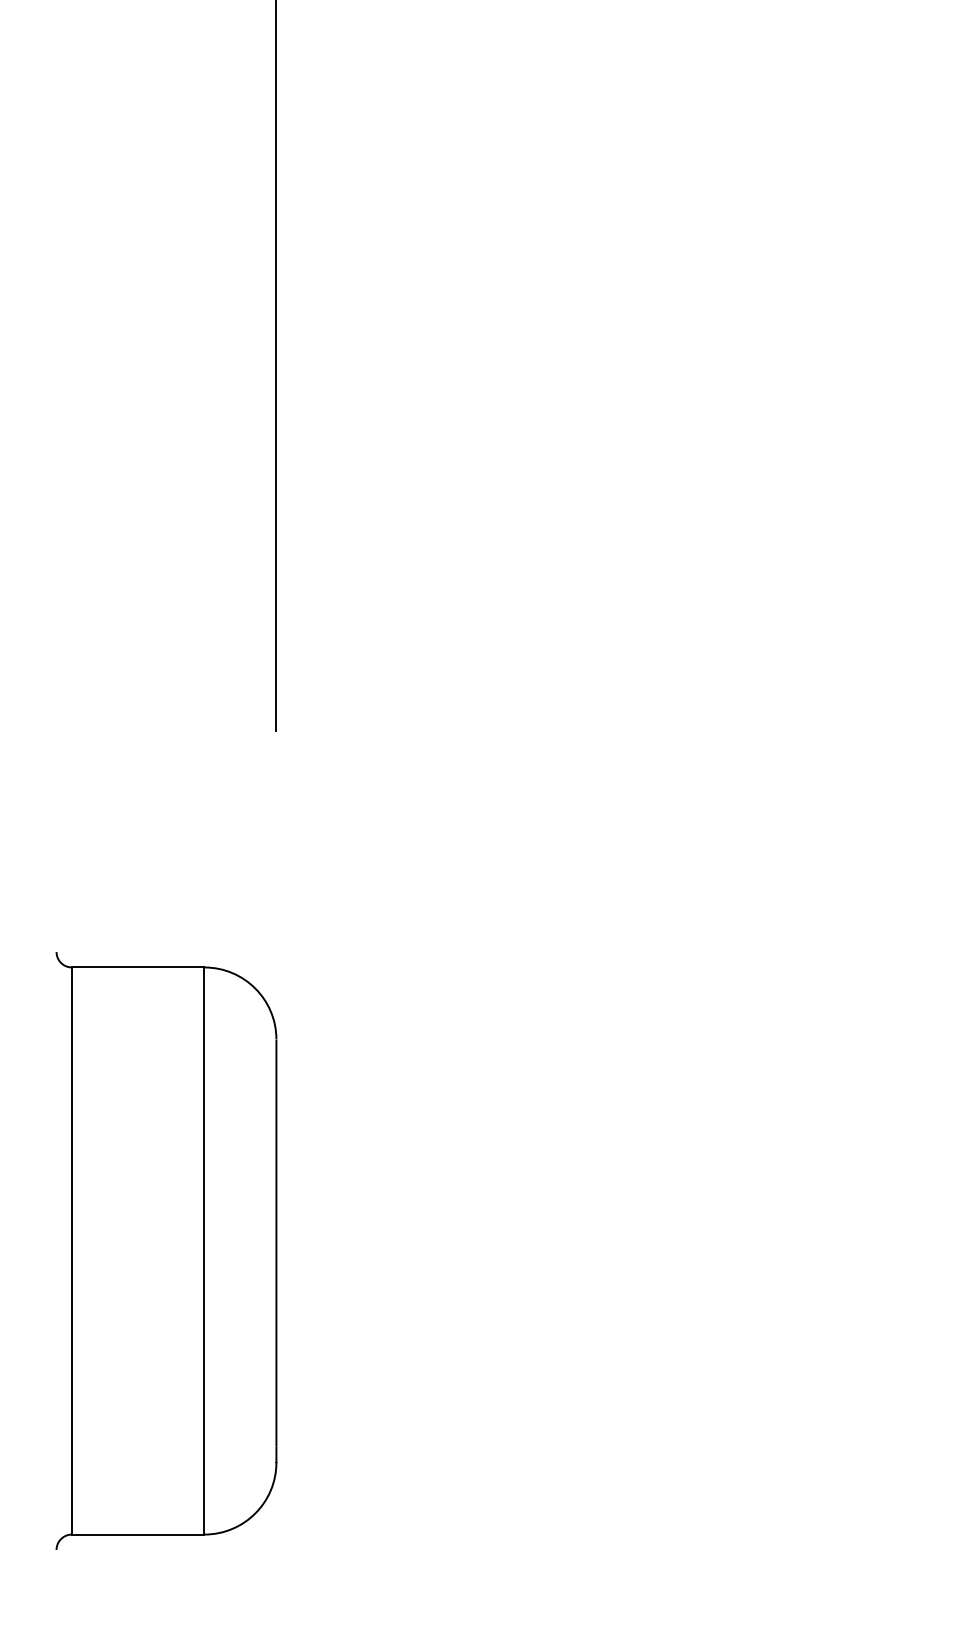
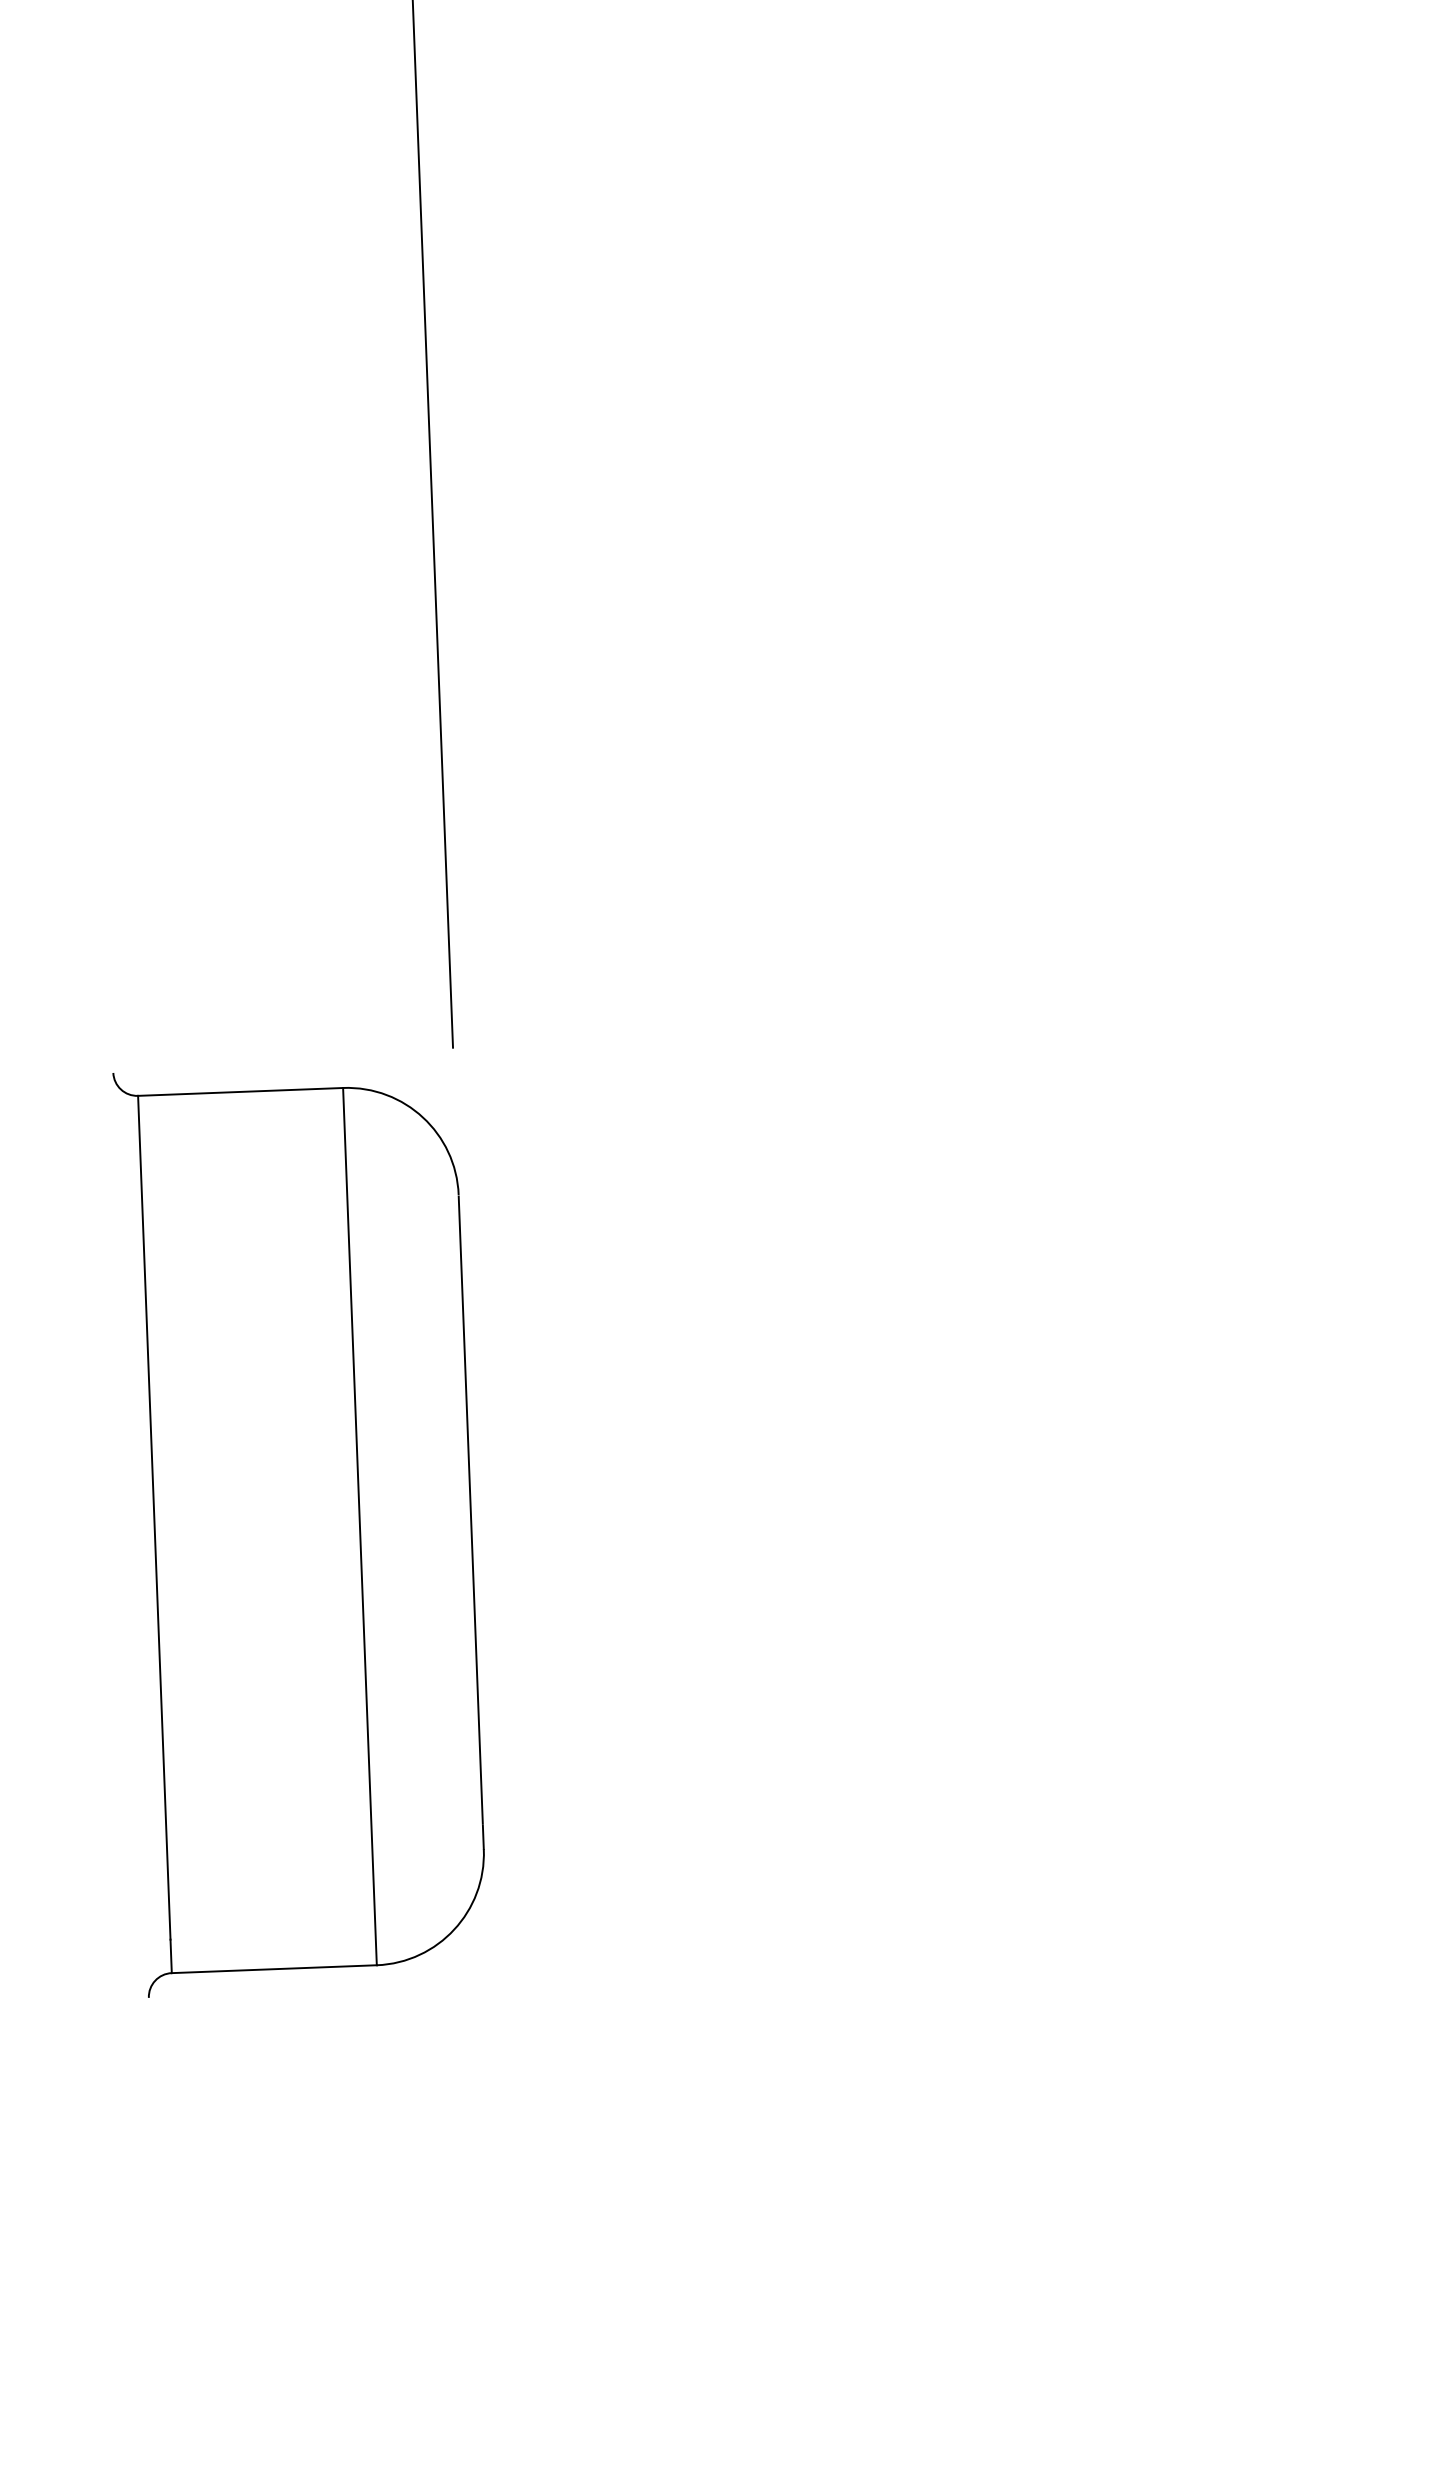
part: (166, 1250) -> (301, 1528), moved

